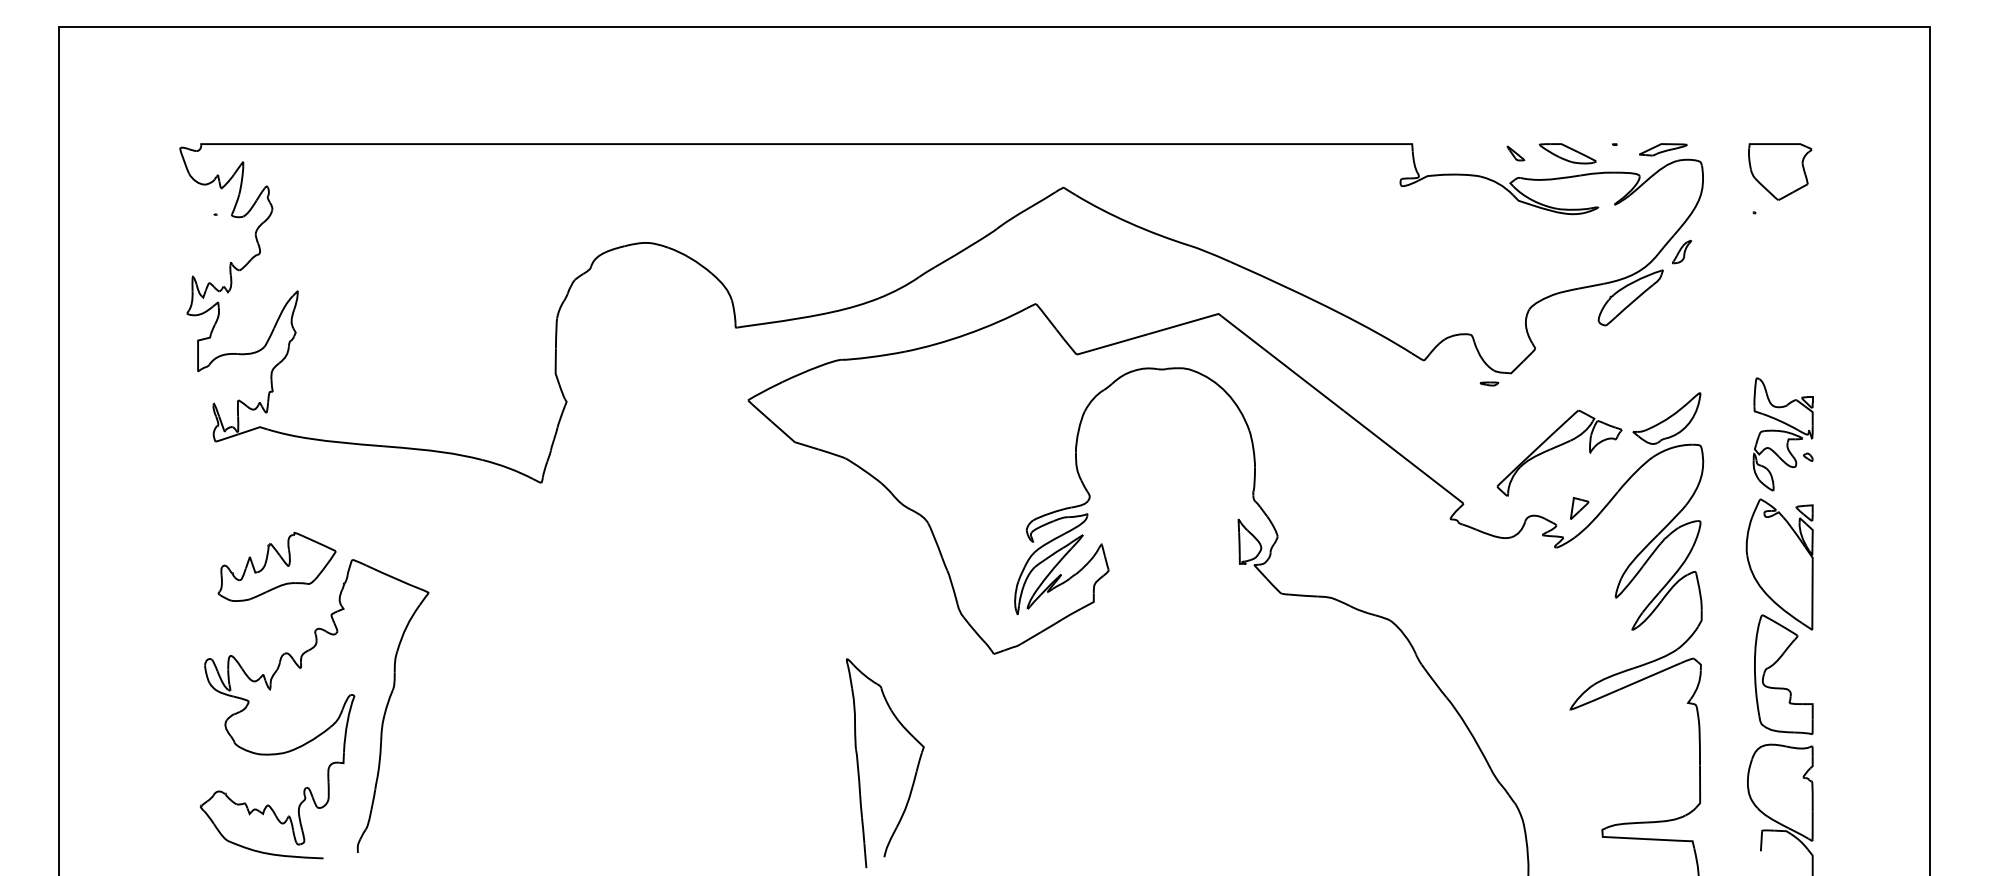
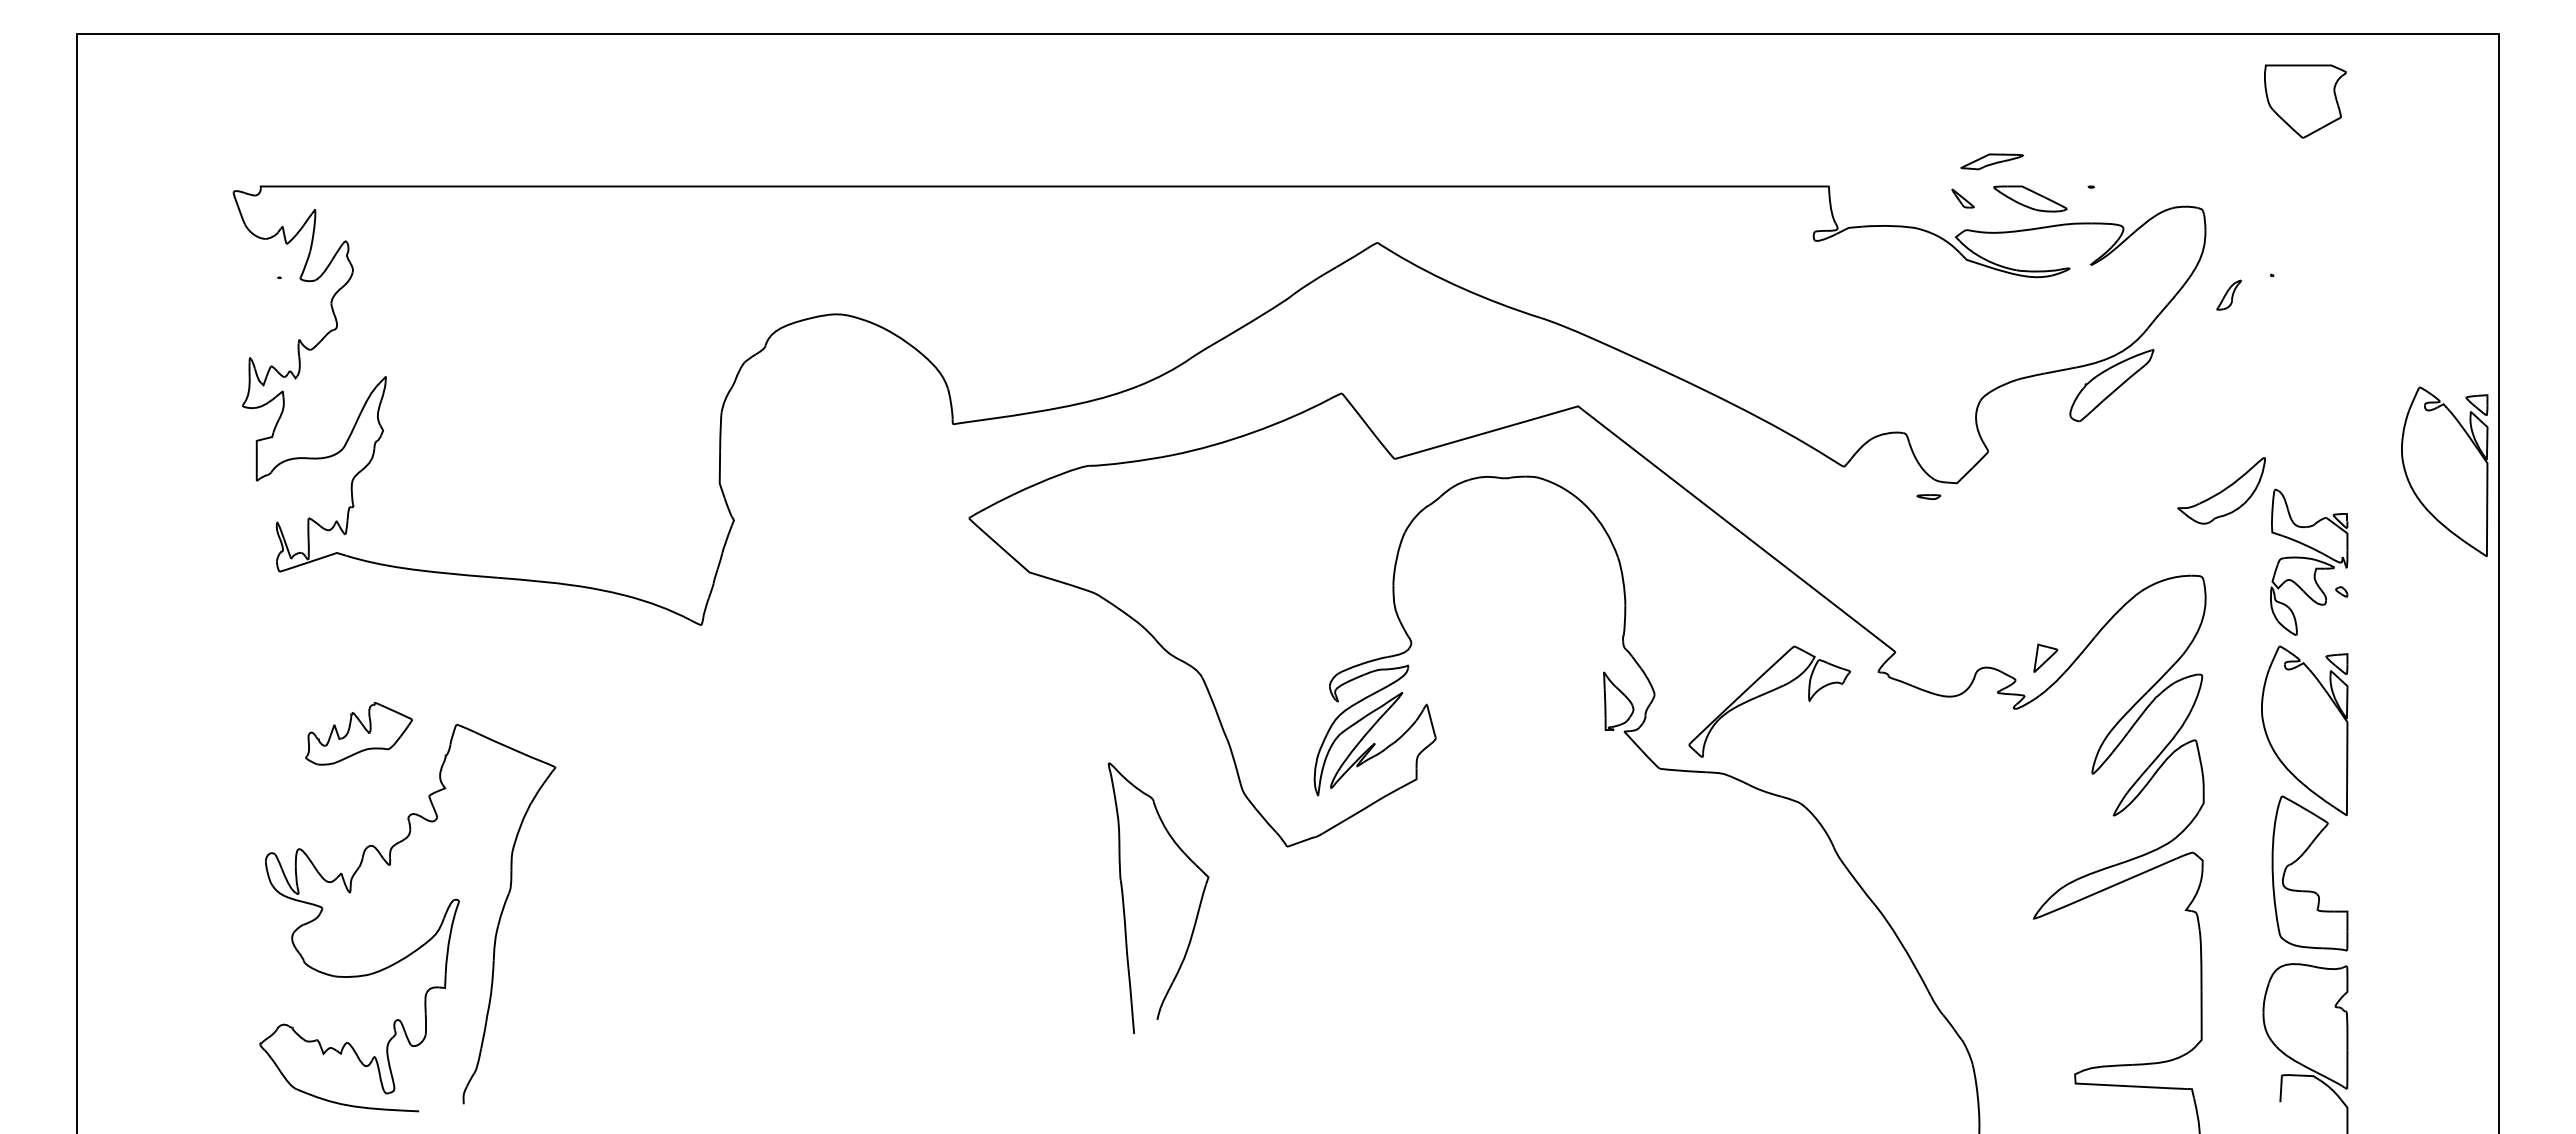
part: (1663, 149) -> (1992, 161), moved
part: (1780, 171) -> (2305, 101), moved
part: (1681, 251) -> (2228, 294), moved
part: (1887, 364) -> (2444, 471), added
part: (1666, 418) -> (2221, 490), moved
part: (1557, 447) -> (1766, 694), moved
part: (276, 566) -> (358, 733), size x0.7
part: (858, 766) -> (1124, 902), moved

